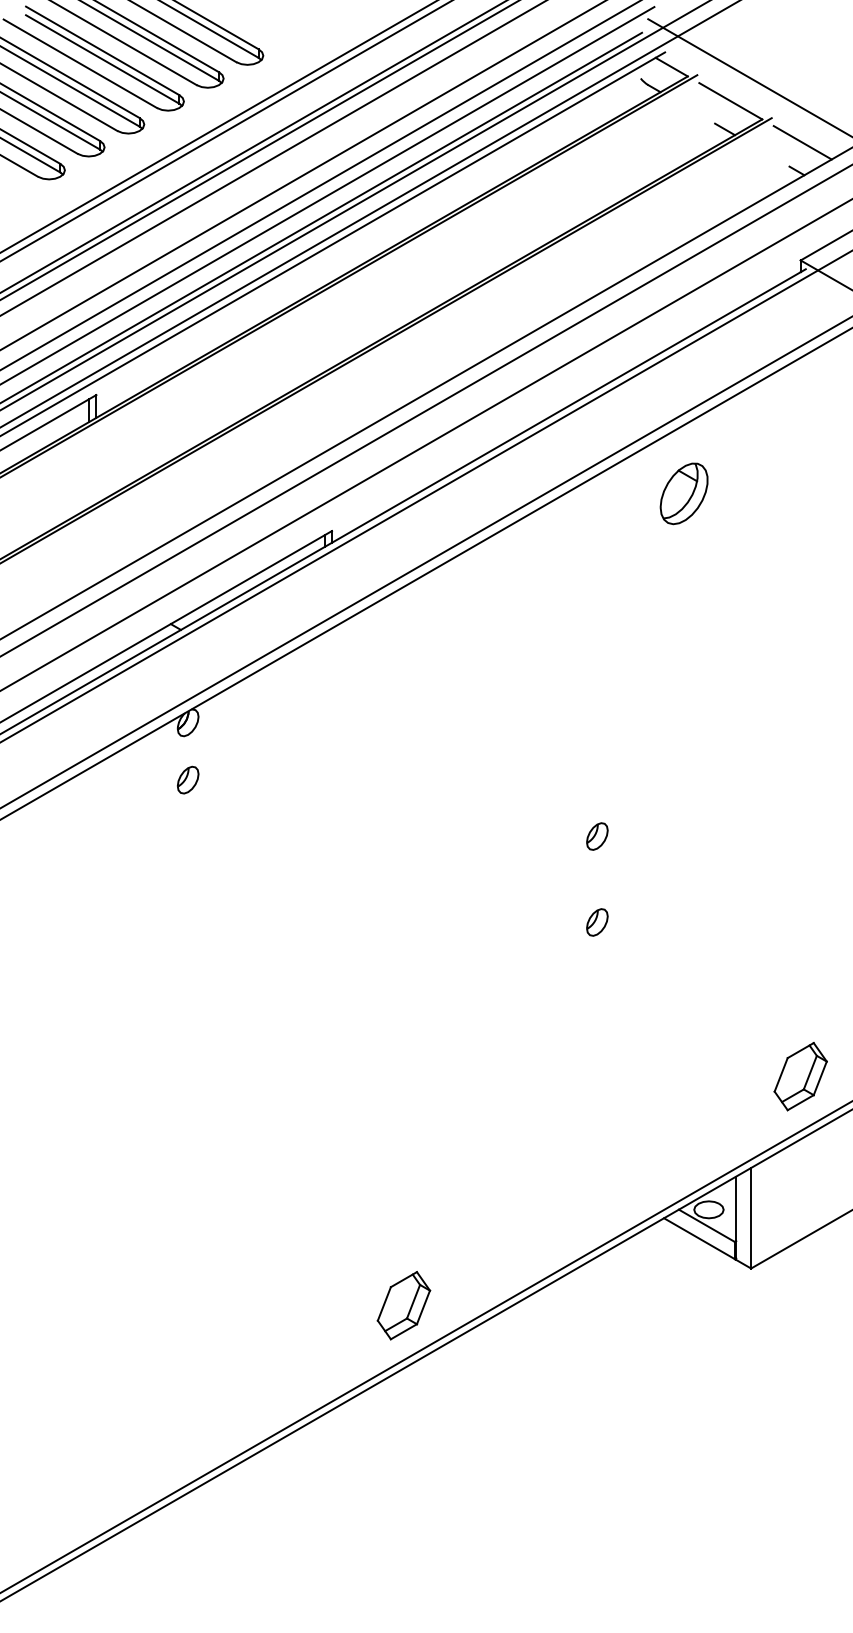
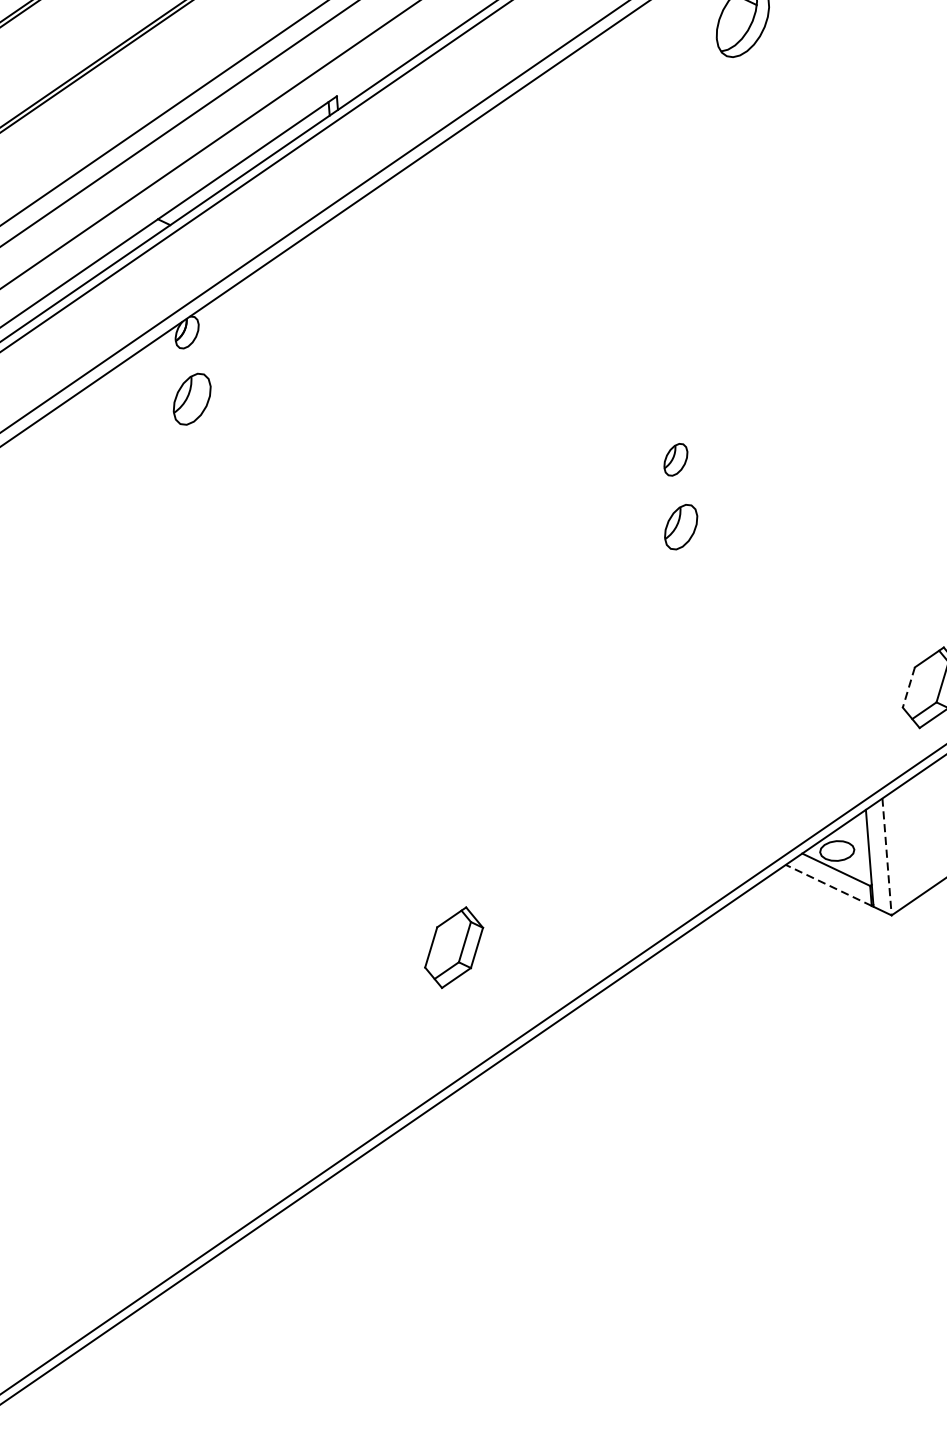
part: (188, 779) -> (192, 398), size x1.6
part: (597, 836) -> (676, 459), moved
part: (597, 922) -> (681, 527), size x1.4
line: (781, 1075) -> (909, 688), solid -> dashed
line: (751, 1218) -> (887, 857), solid -> dashed
line: (699, 1238) -> (828, 885), solid -> dashed
part: (403, 1305) -> (453, 947), moved

